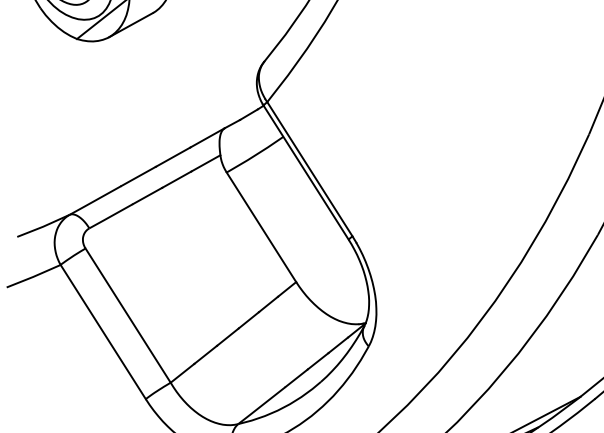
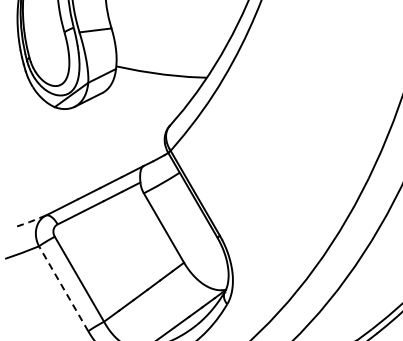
line: (43, 227) -> (29, 222), solid -> dashed
line: (102, 331) -> (63, 288), solid -> dashed

